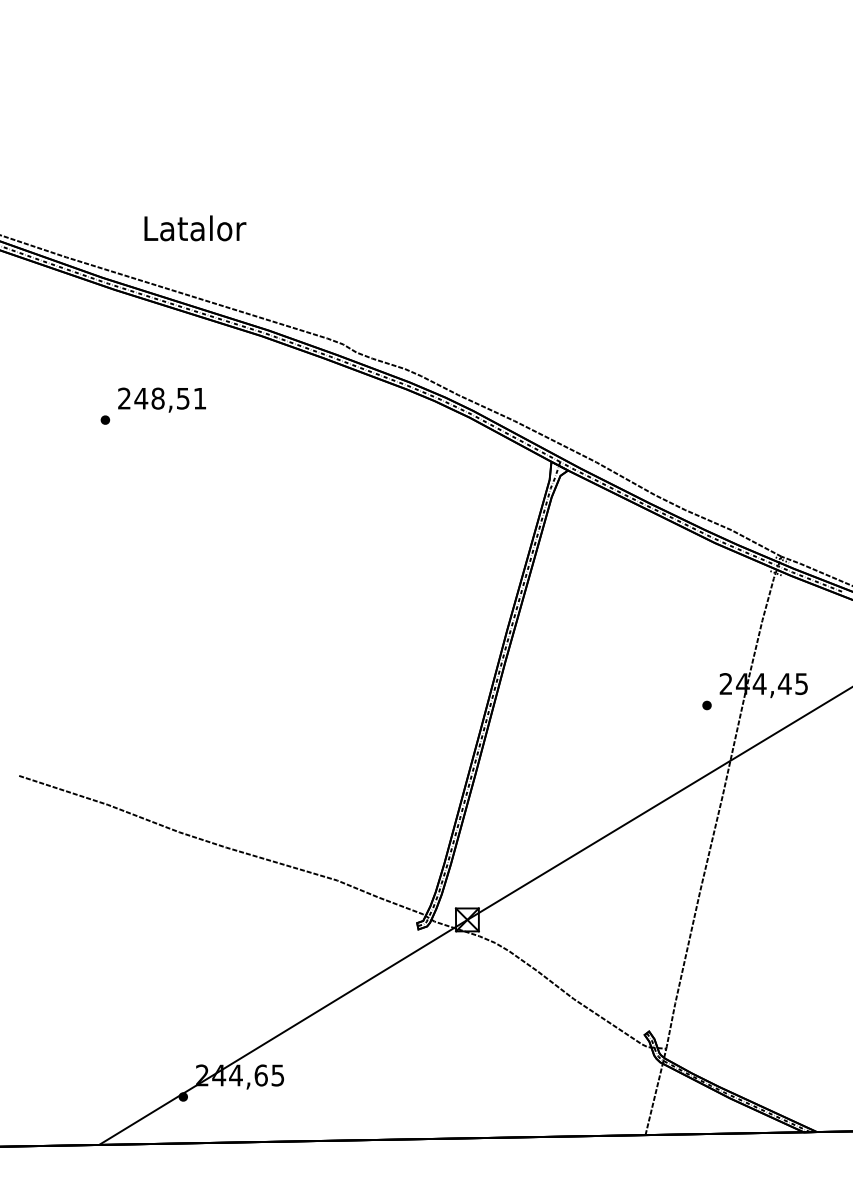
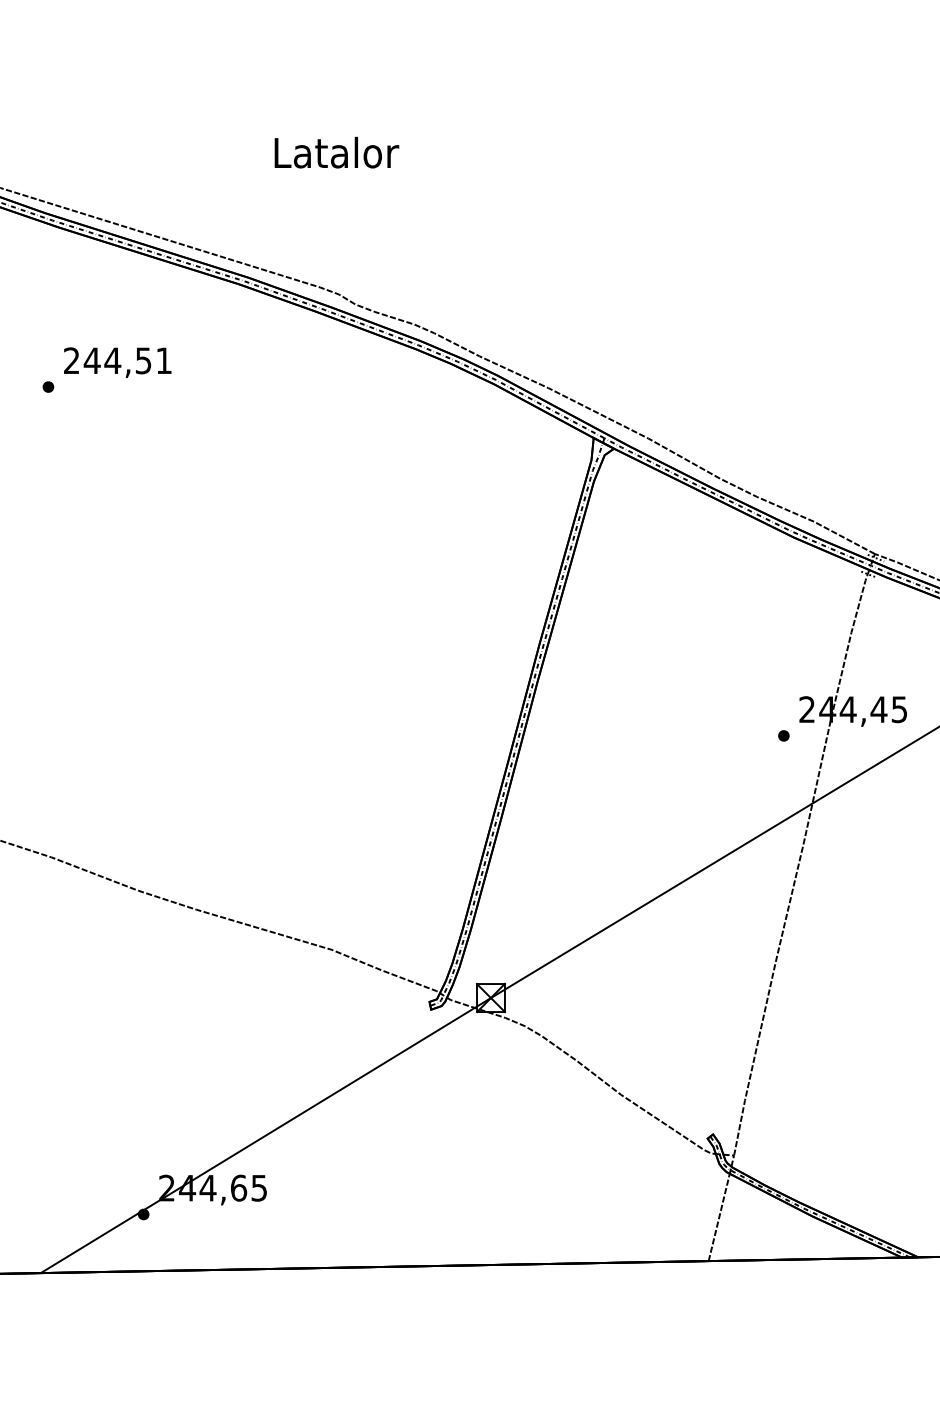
text: (195, 228) -> (337, 152), moved
text: (157, 398) -> (112, 360), 248,51 -> 244,51

